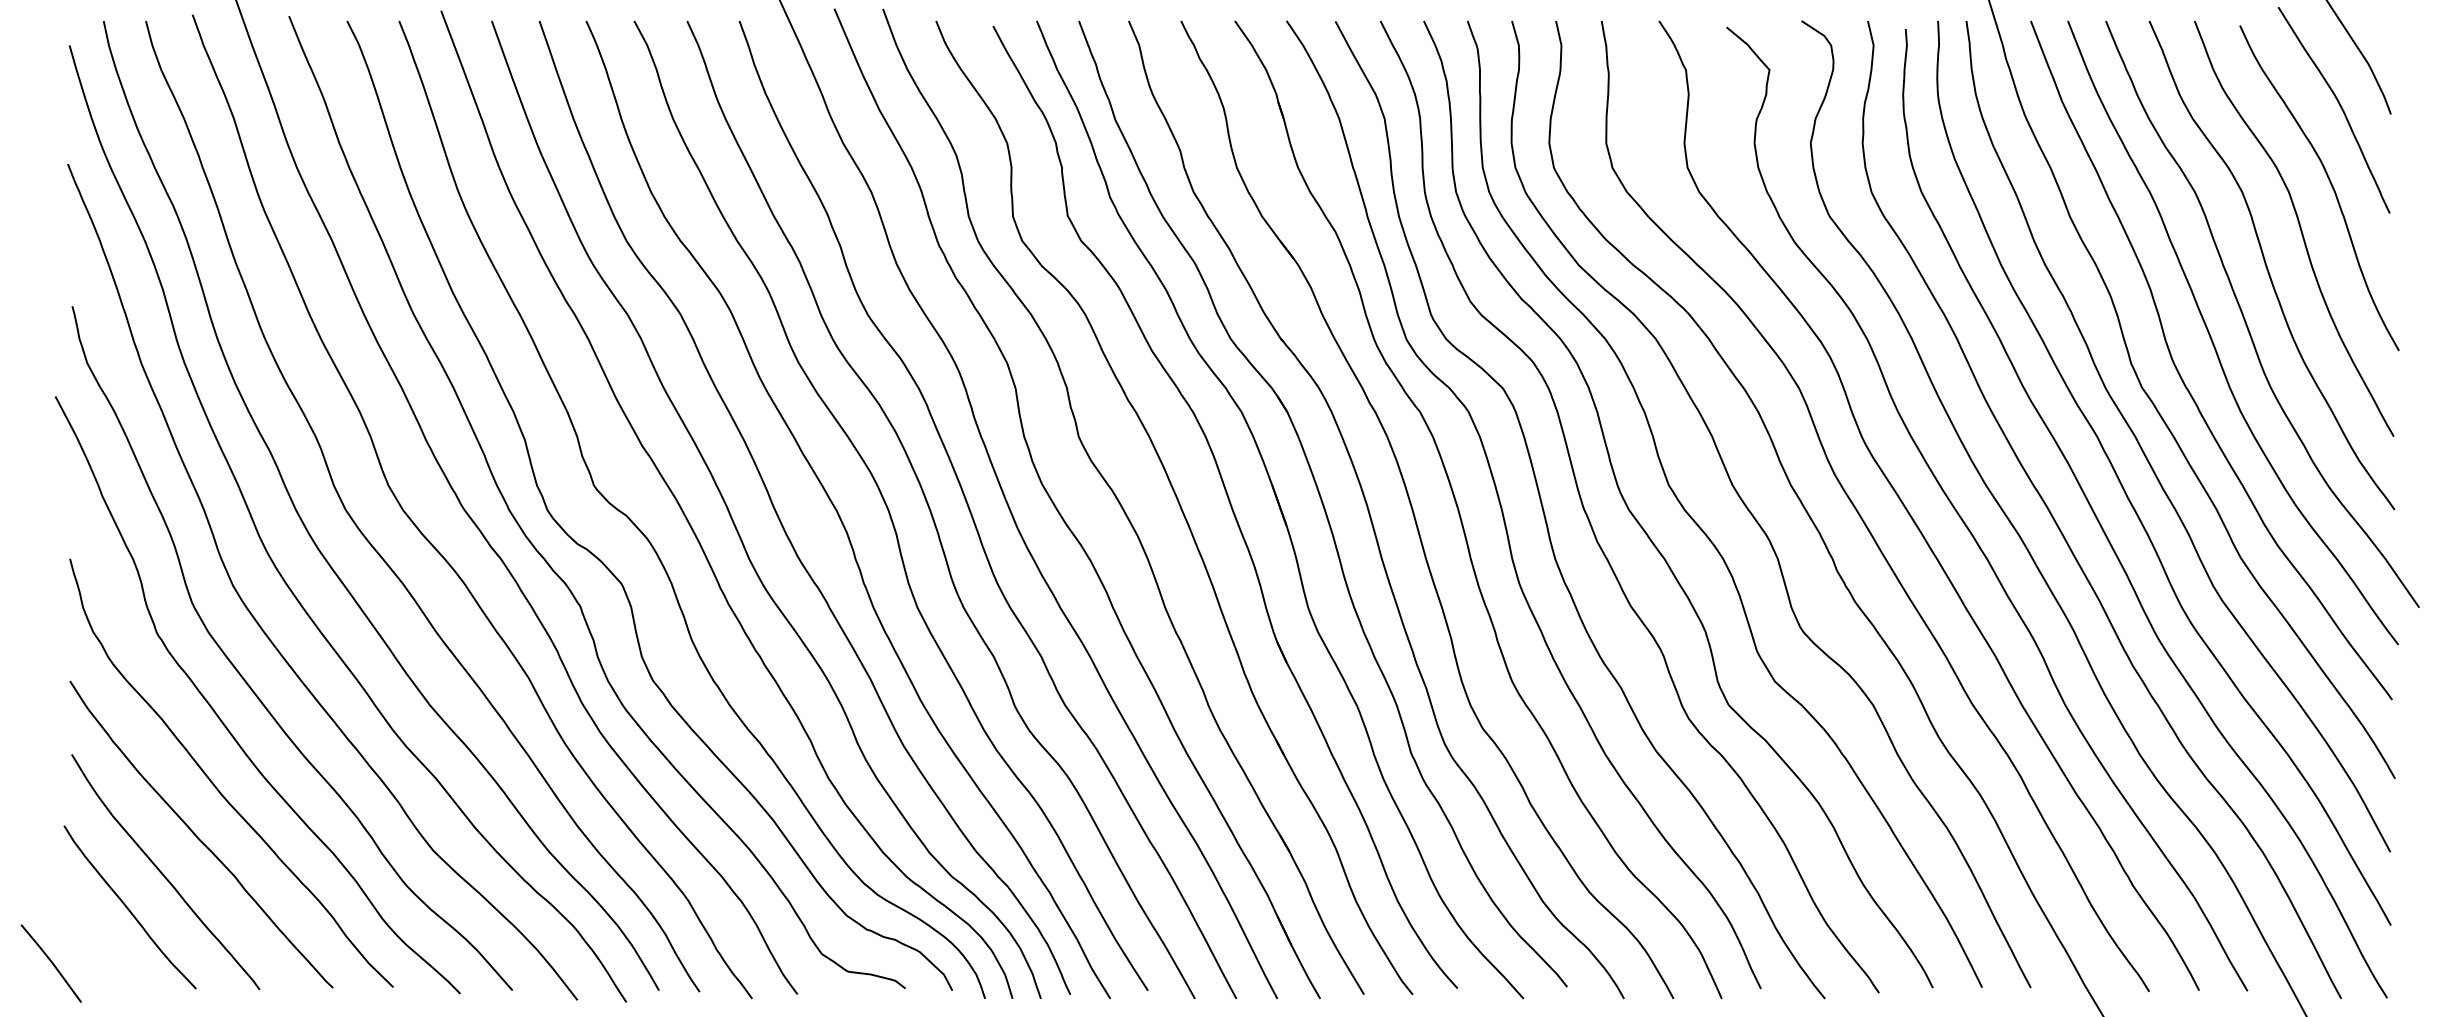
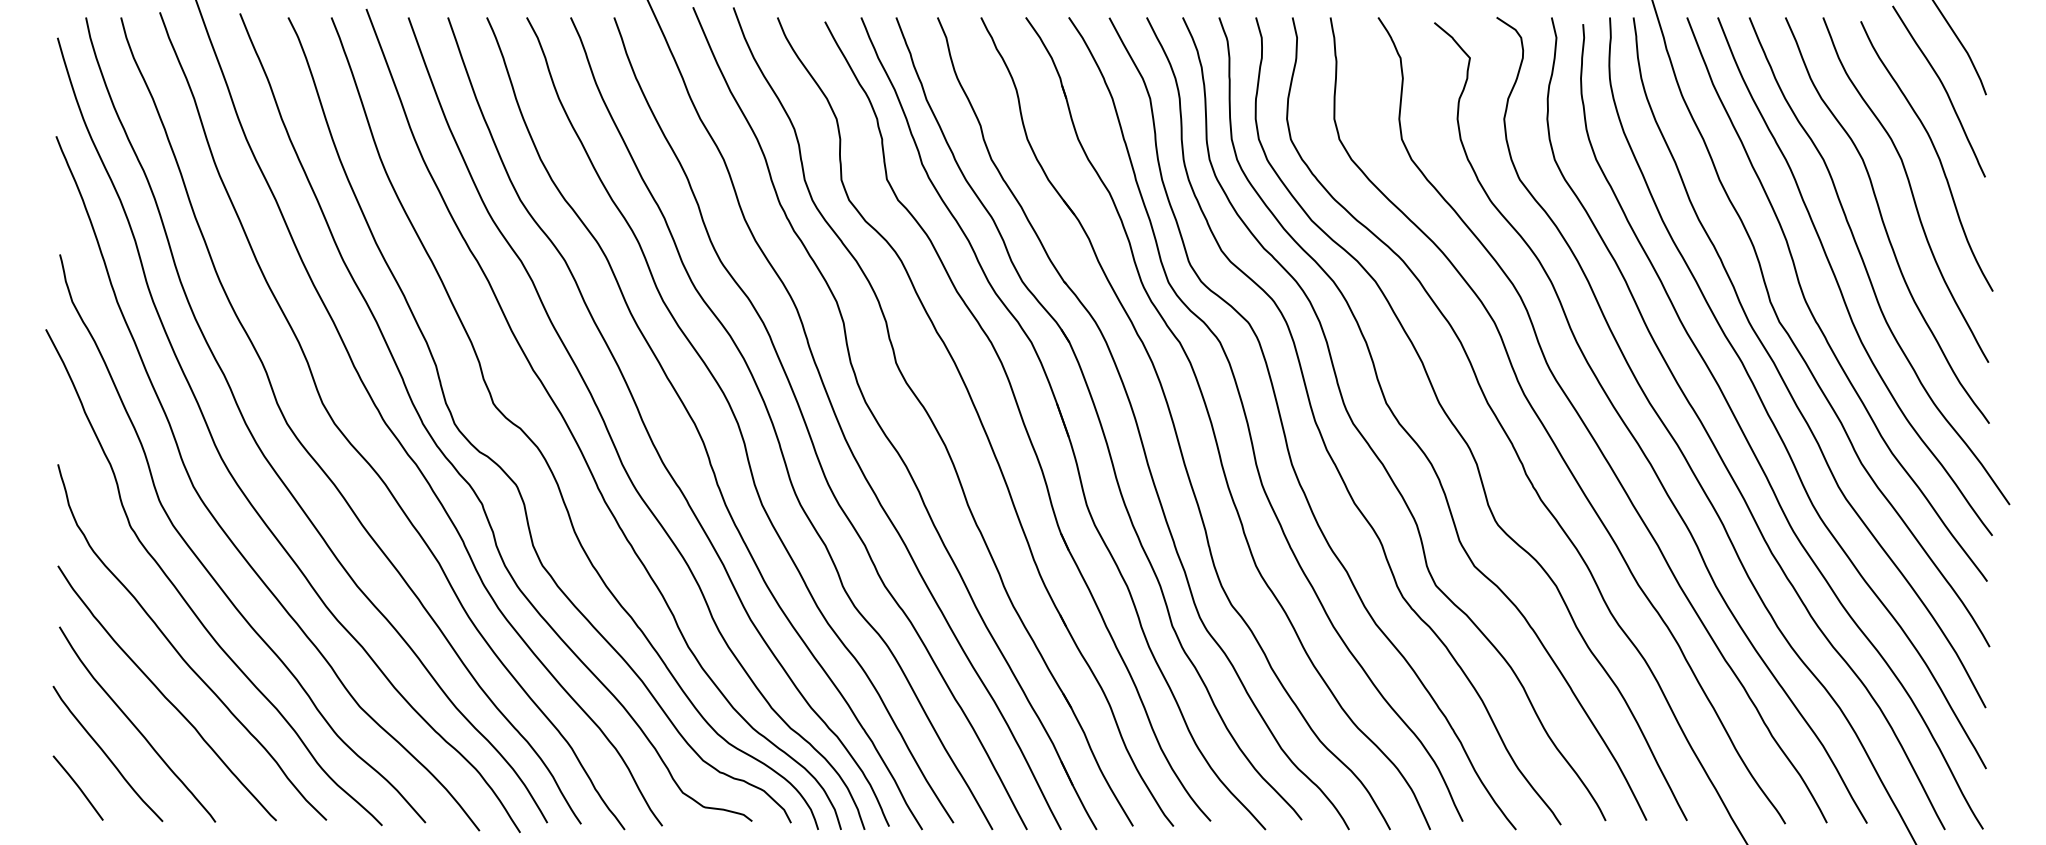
line: (50, 962) -> (77, 787), moved

